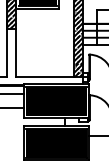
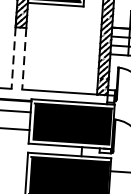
line: (7, 53) -> (13, 59), solid -> dashed
line: (15, 53) -> (23, 59), solid -> dashed

